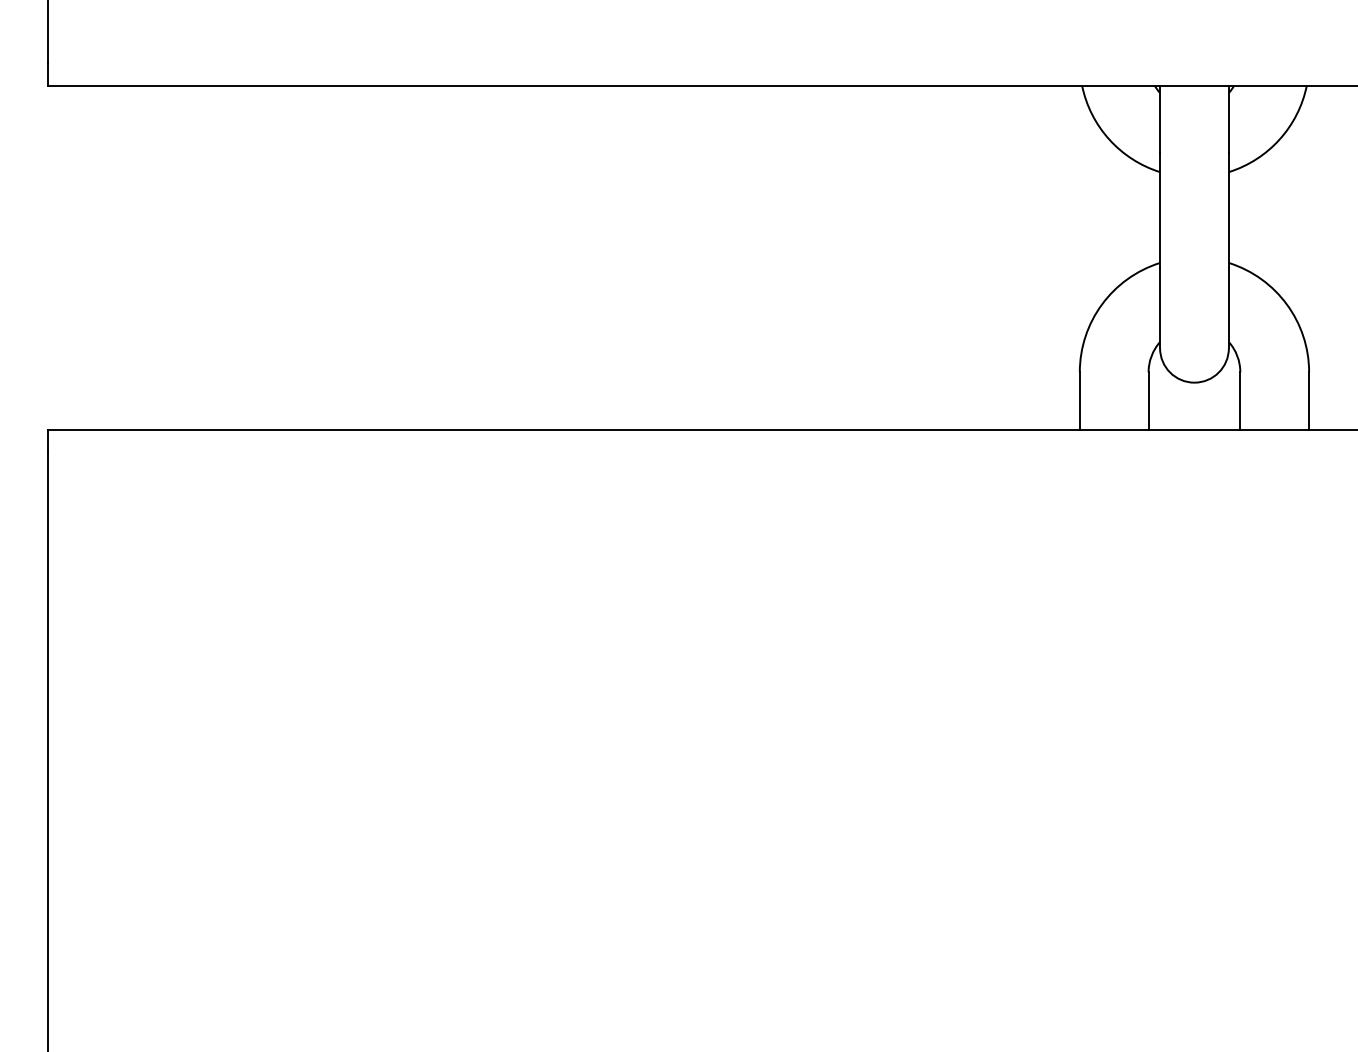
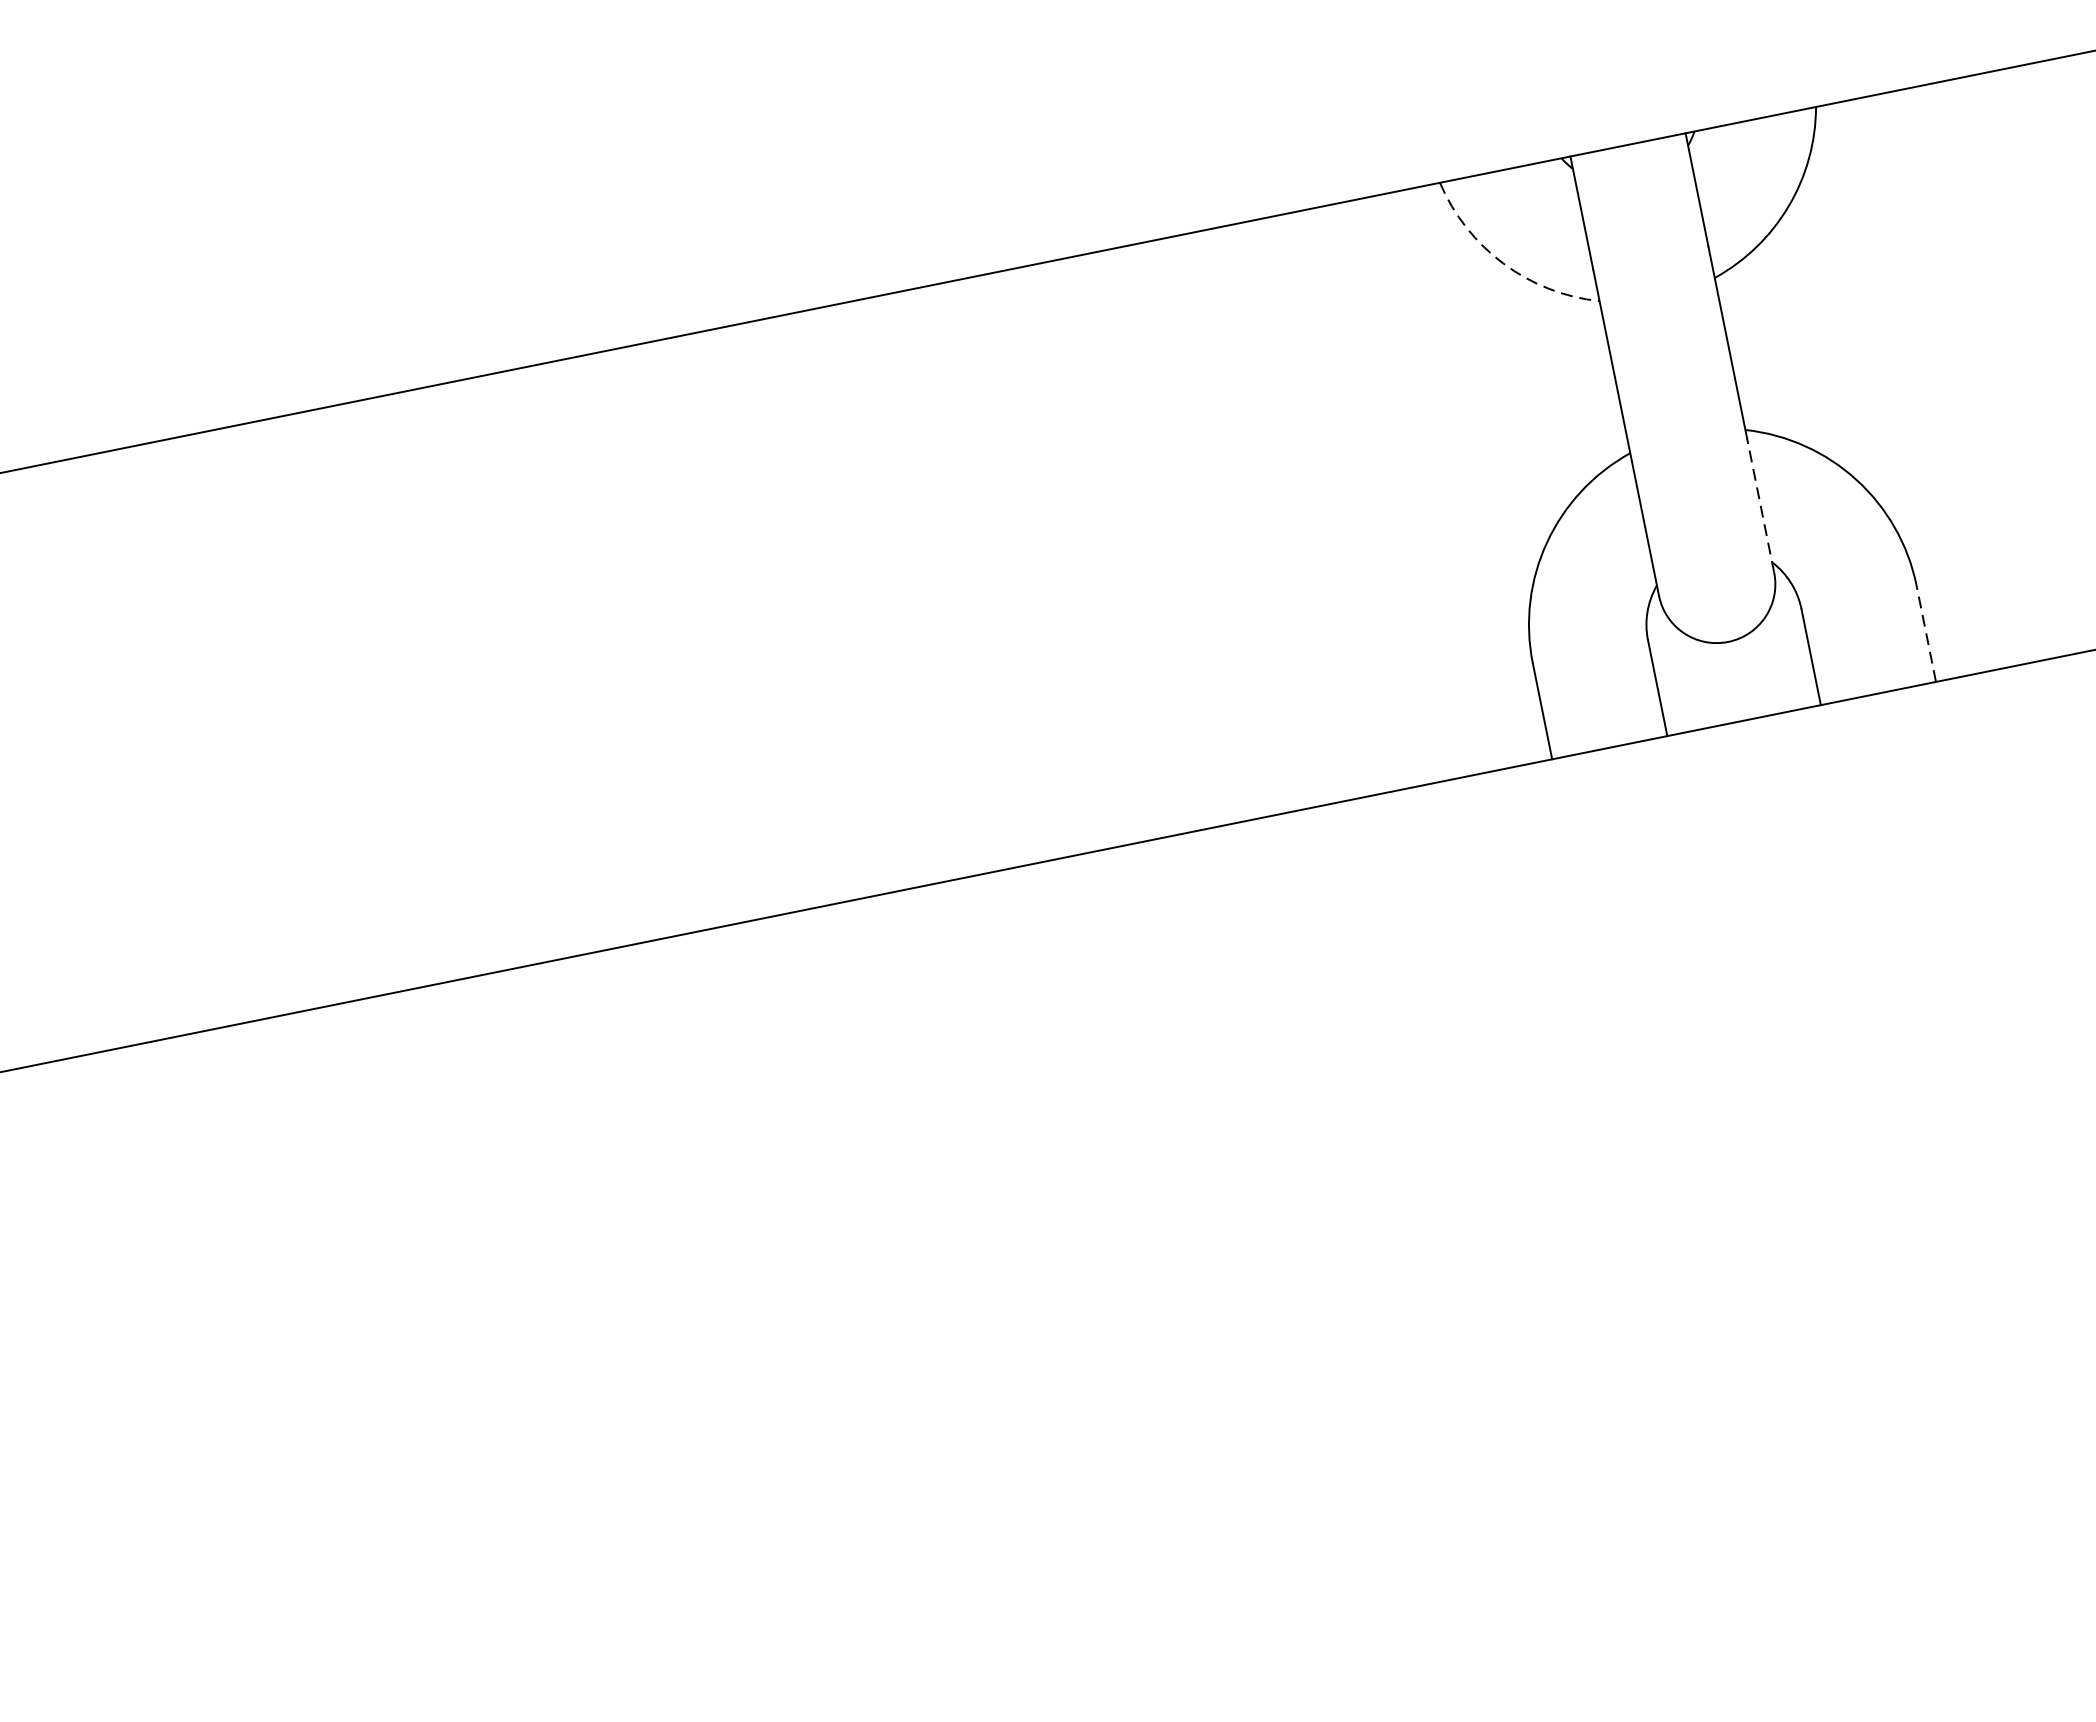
arc: (1109, 139) -> (1503, 263), solid -> dashed
line: (1228, 307) -> (1759, 504), solid -> dashed
line: (1309, 401) -> (1927, 634), solid -> dashed

